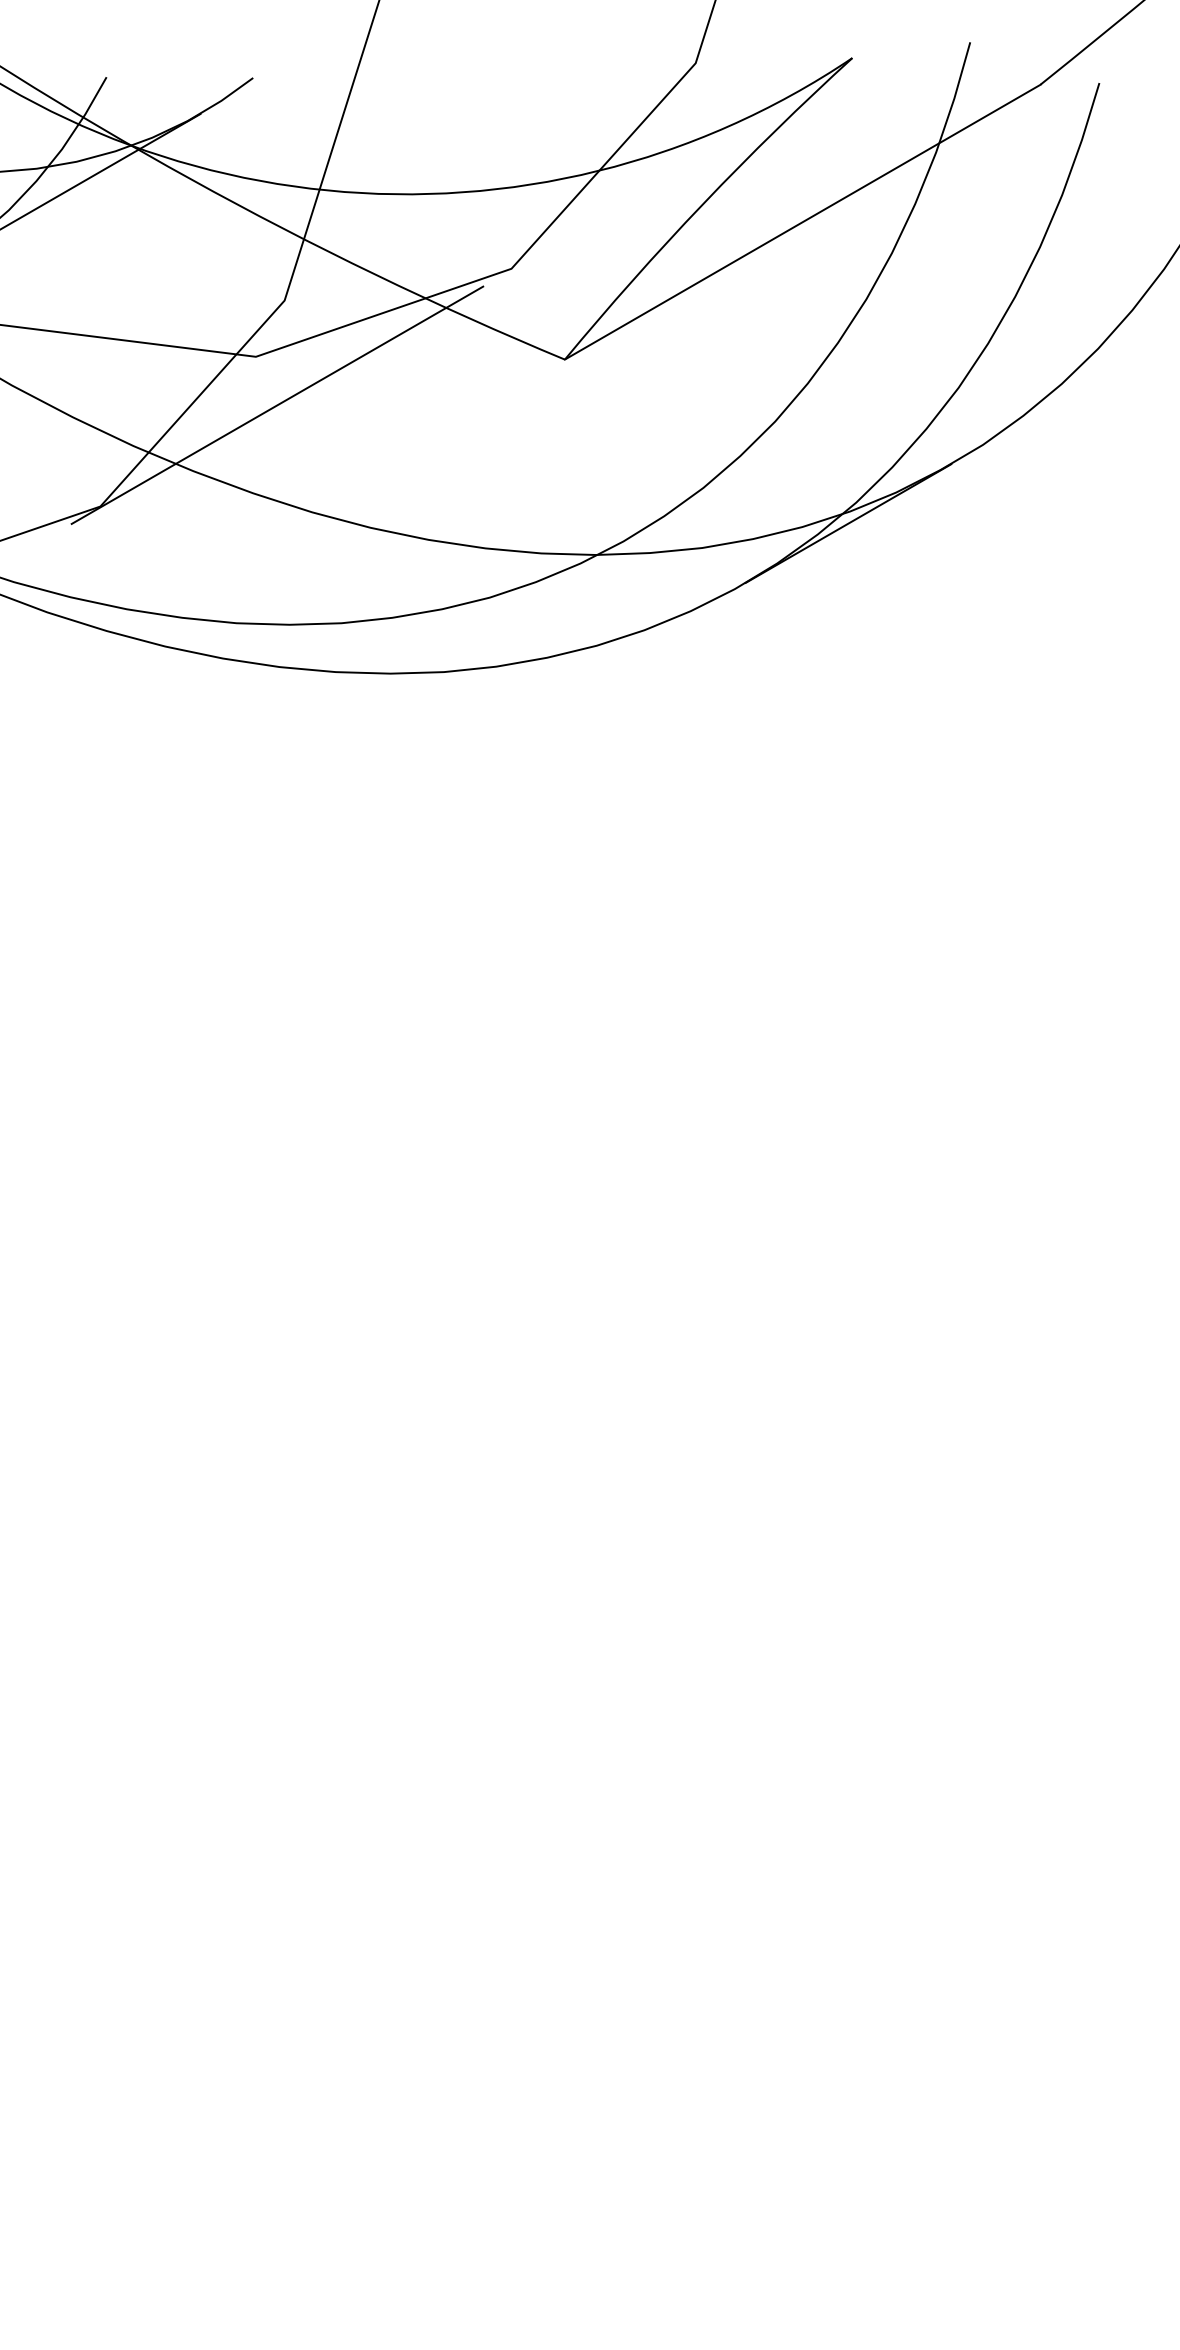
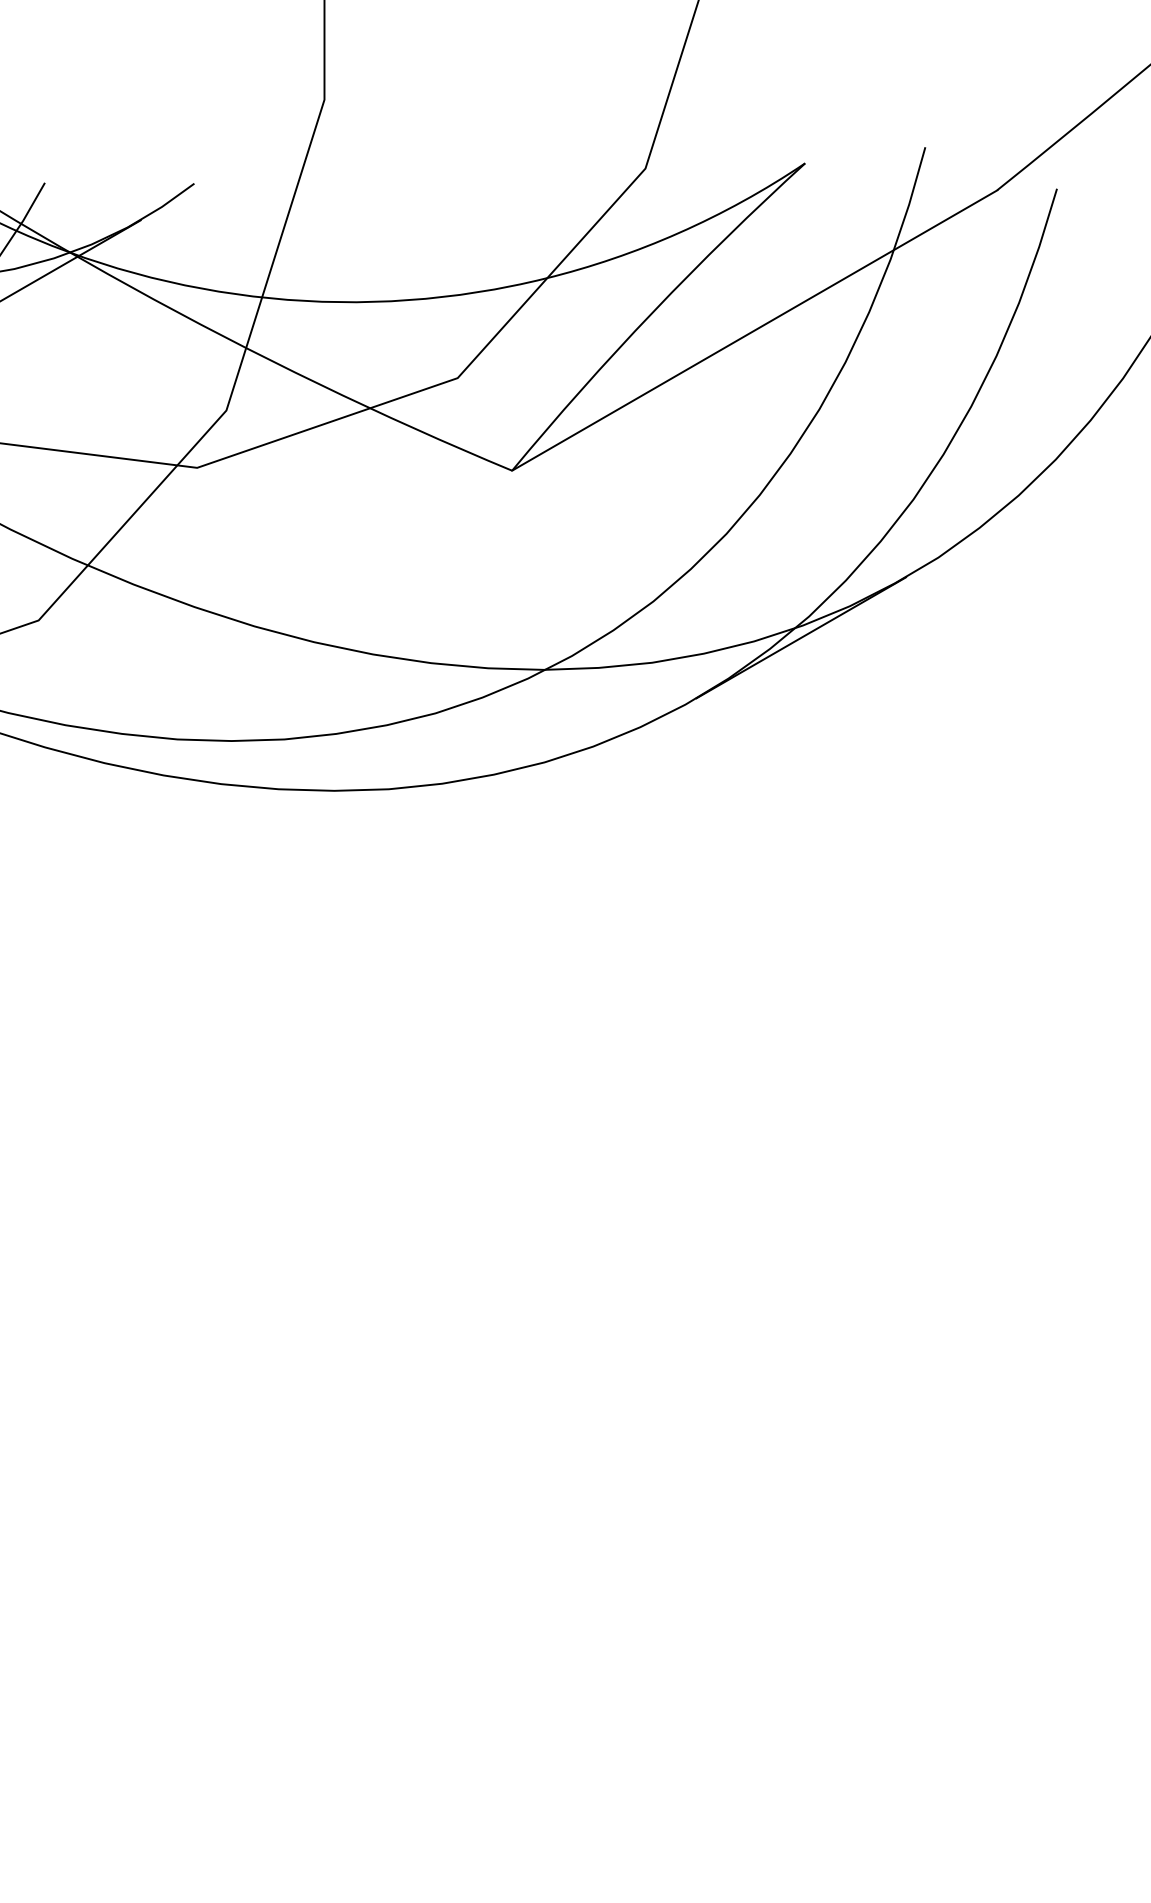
line: (277, 404) -> (219, 516), removed

